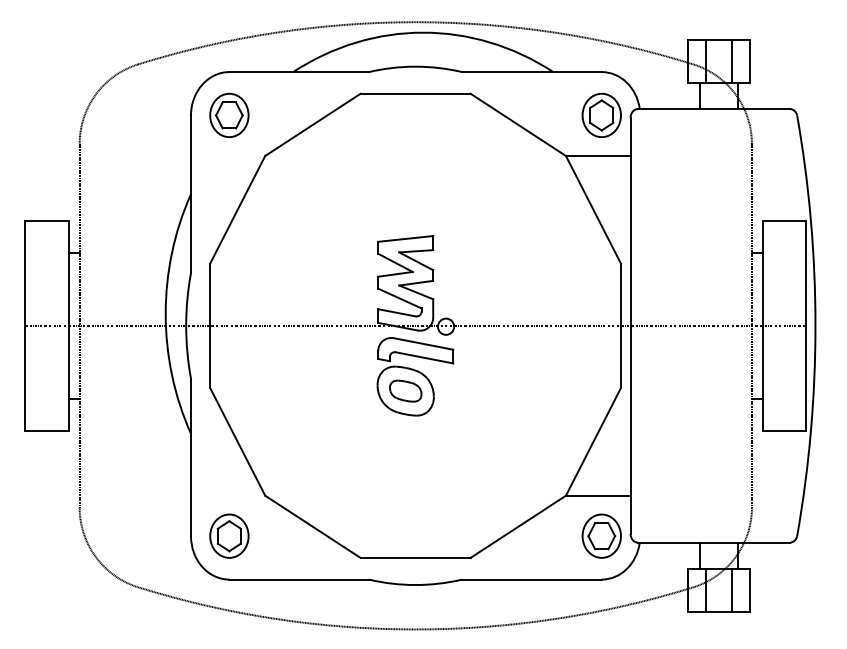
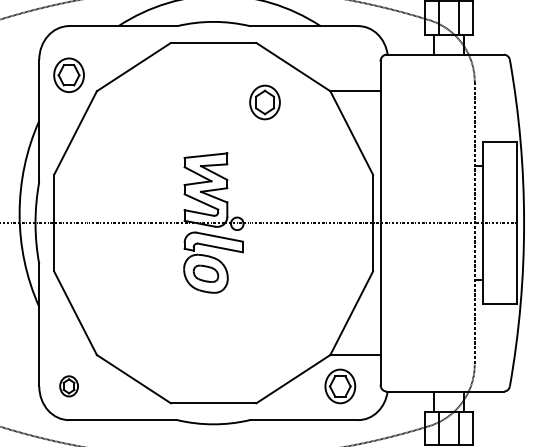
part: (229, 114) -> (69, 74), moved
part: (601, 114) -> (264, 101), moved
part: (229, 535) -> (69, 385), size x0.6
part: (601, 535) -> (340, 385), moved

